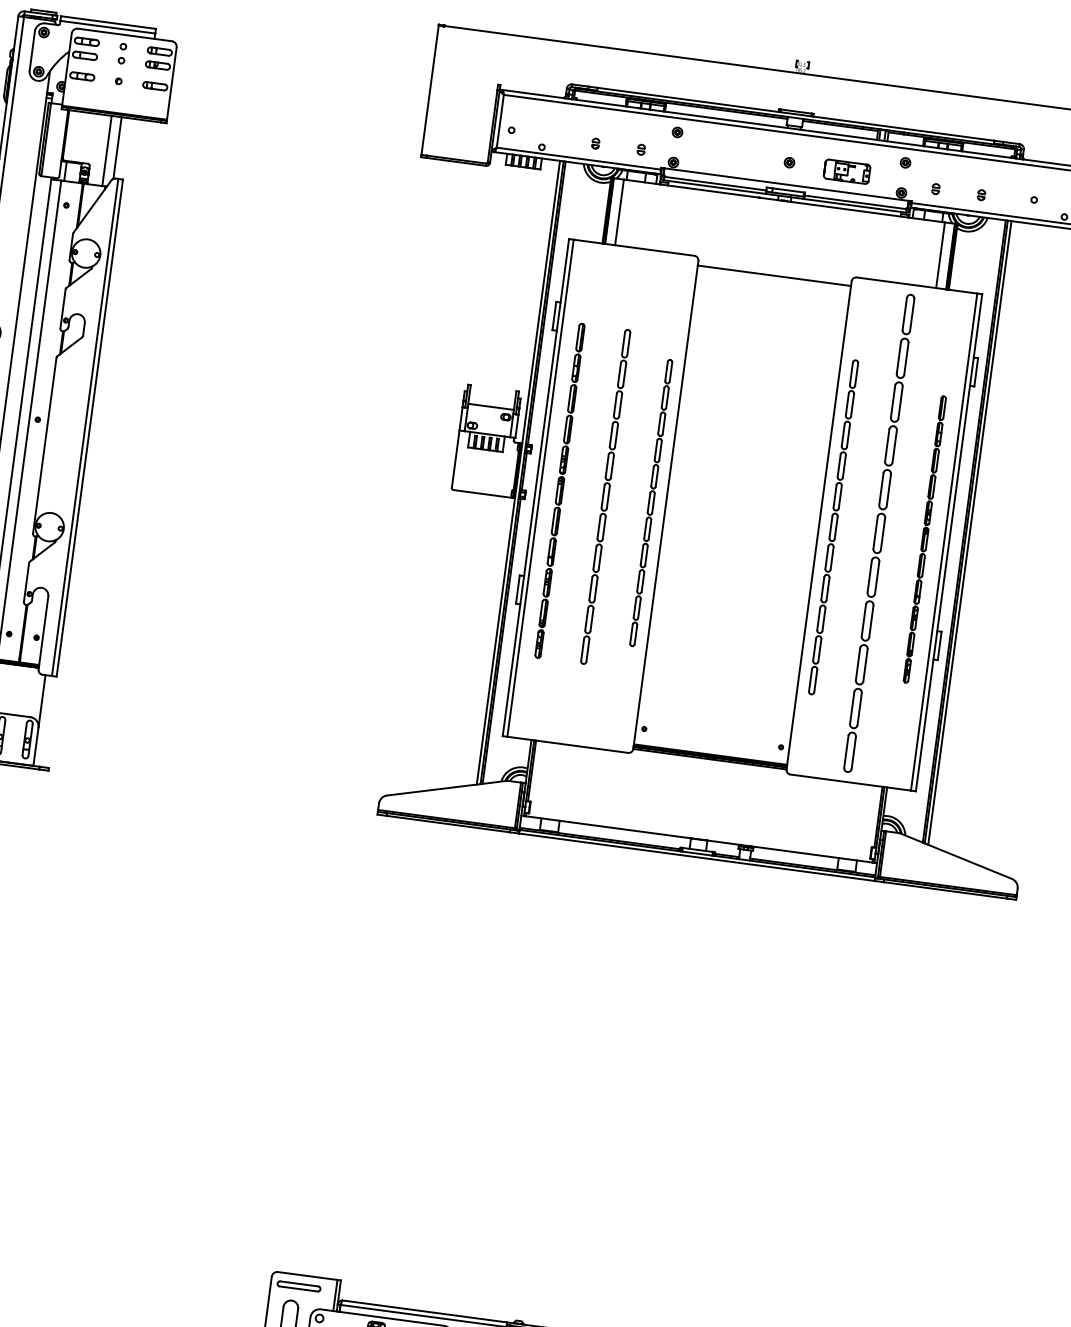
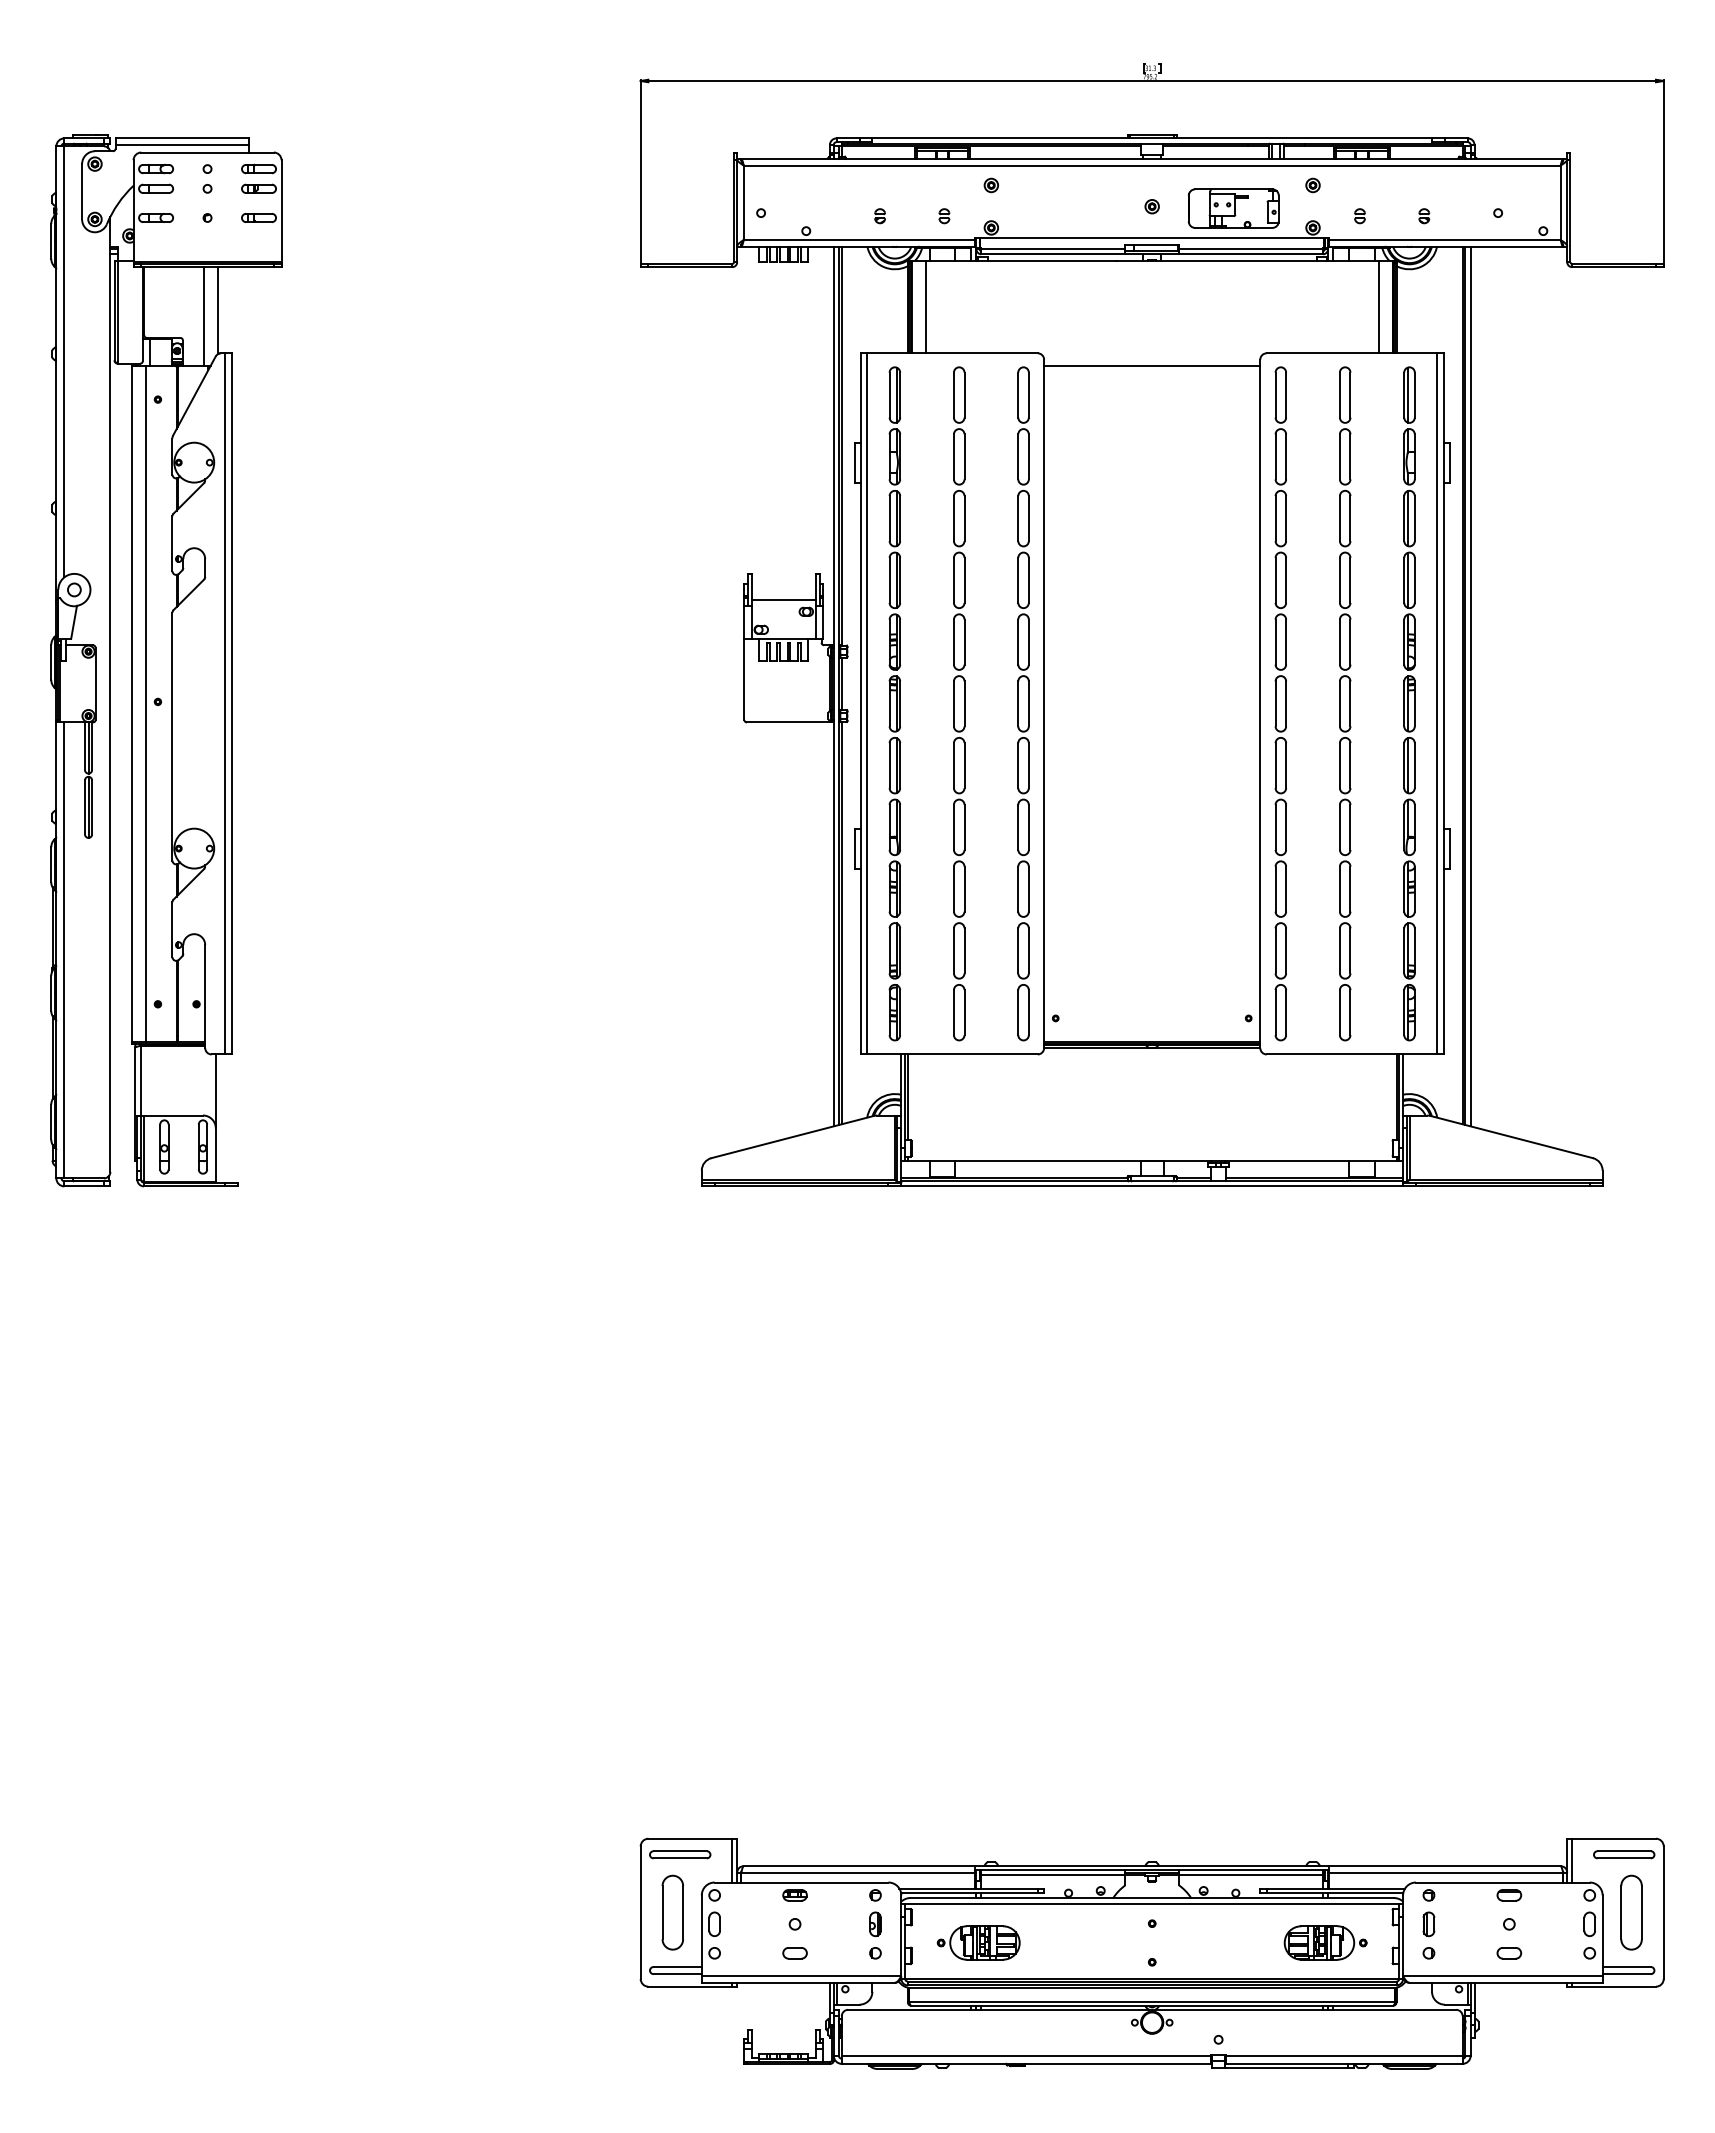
part: (846, 171) -> (1233, 208), size x1.43
part: (559, 490) -> (894, 703), size x1.43
part: (605, 496) -> (959, 703), size x1.43
part: (651, 502) -> (1023, 703), size x1.67
part: (833, 527) -> (1280, 703), size x1.43
part: (924, 539) -> (1409, 703), size x1.67

